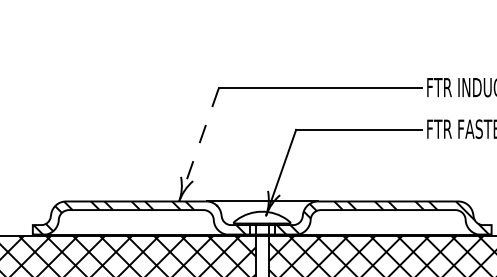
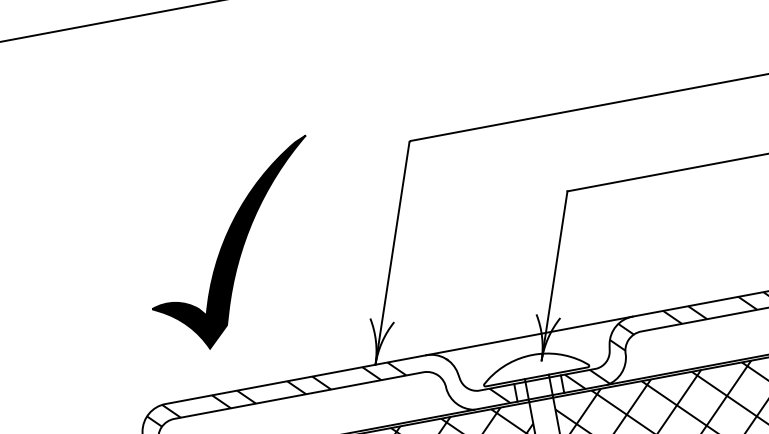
part: (116, 126) -> (233, 247), added
line: (198, 145) -> (391, 254), dashed -> solid

